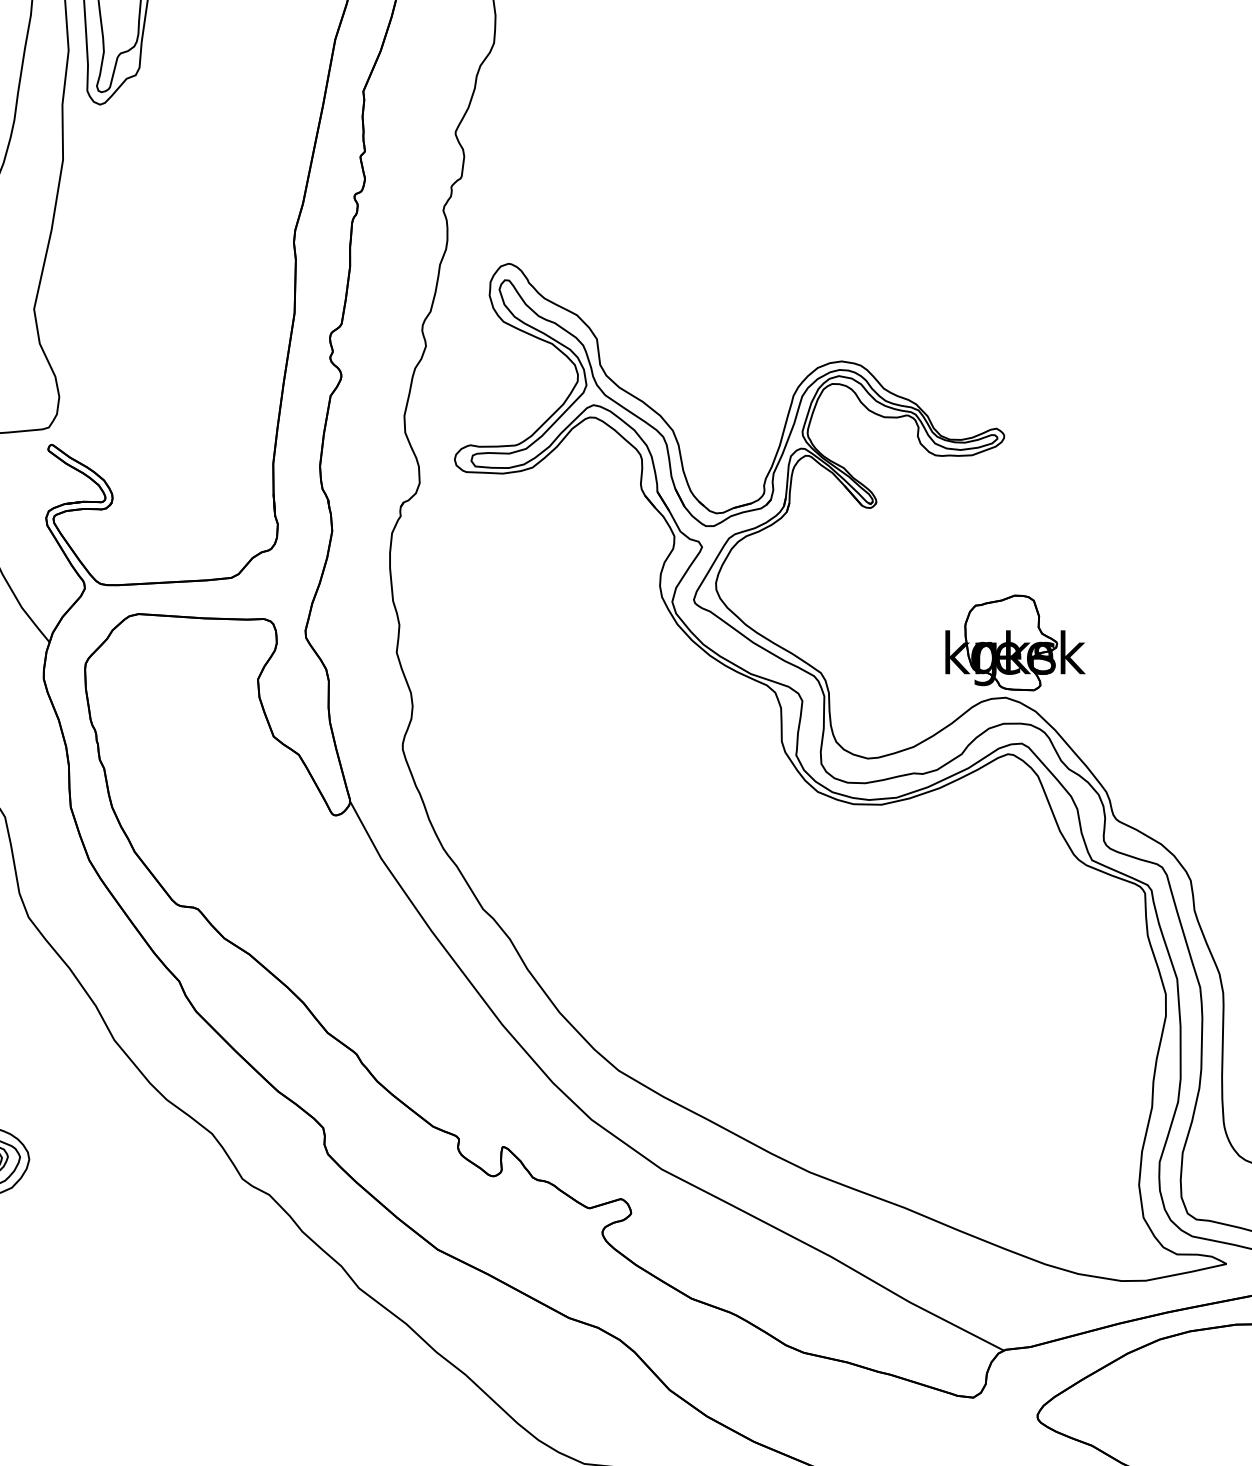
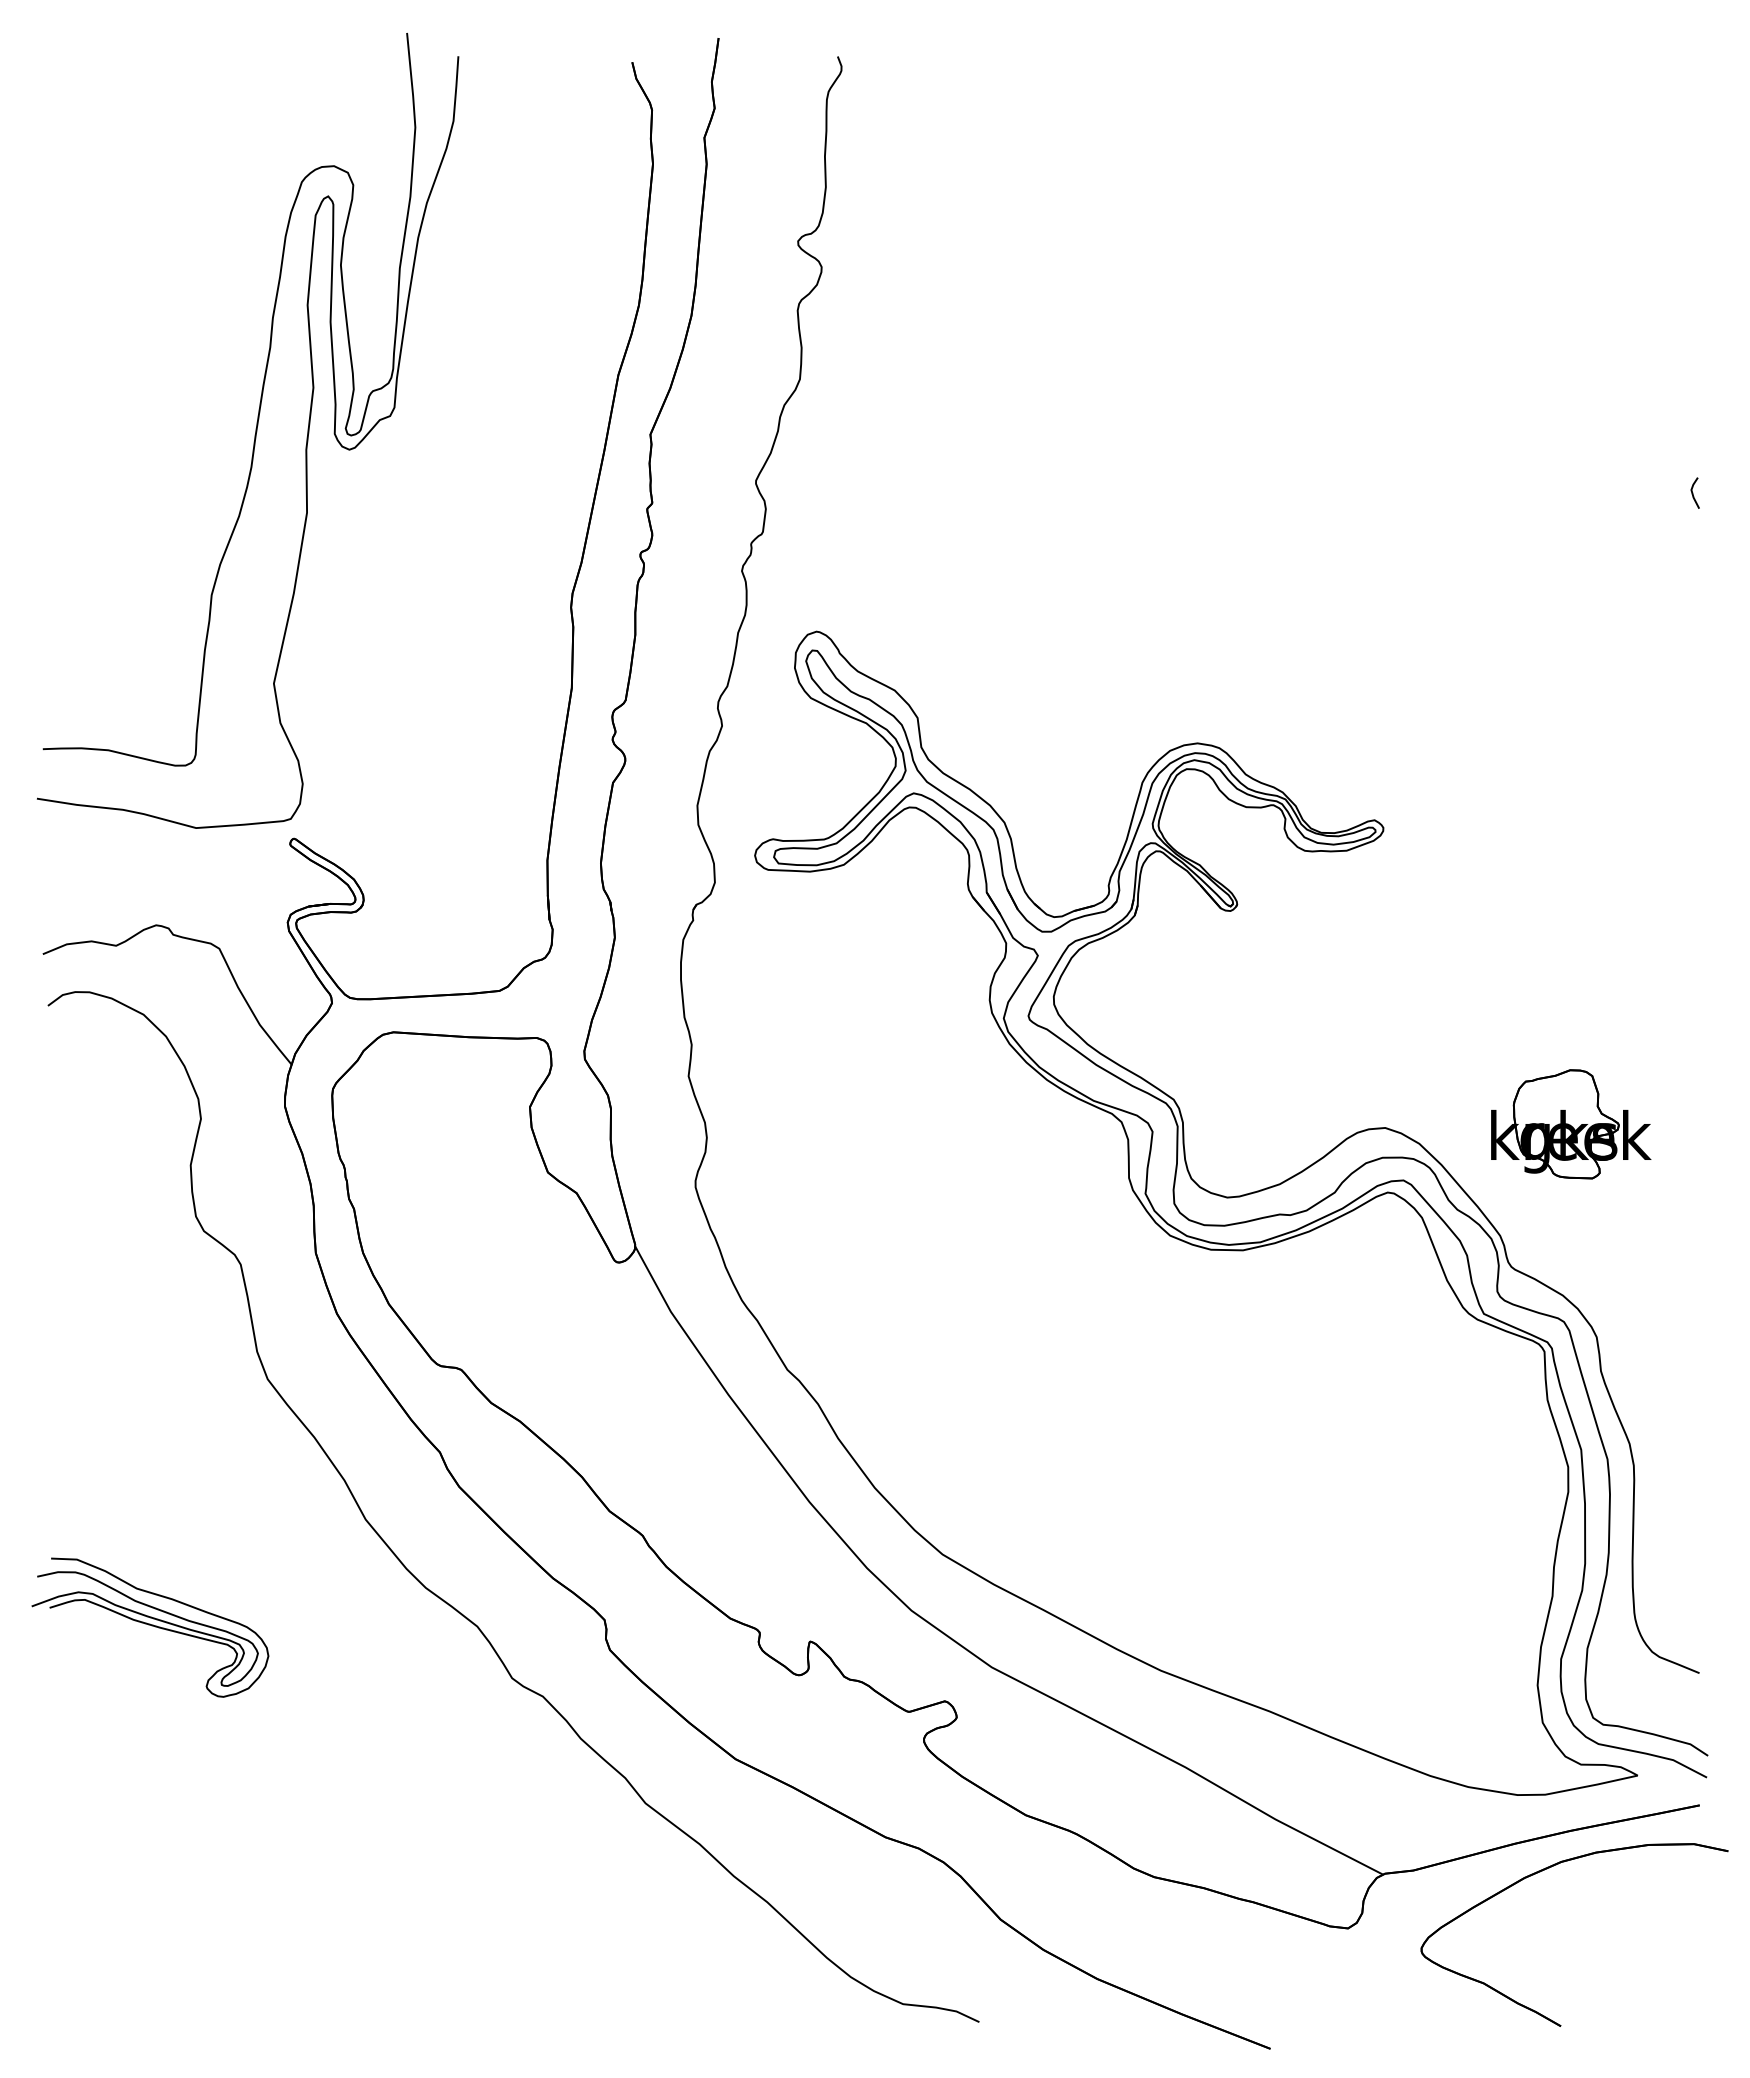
part: (1015, 643) -> (1571, 1124), moved

